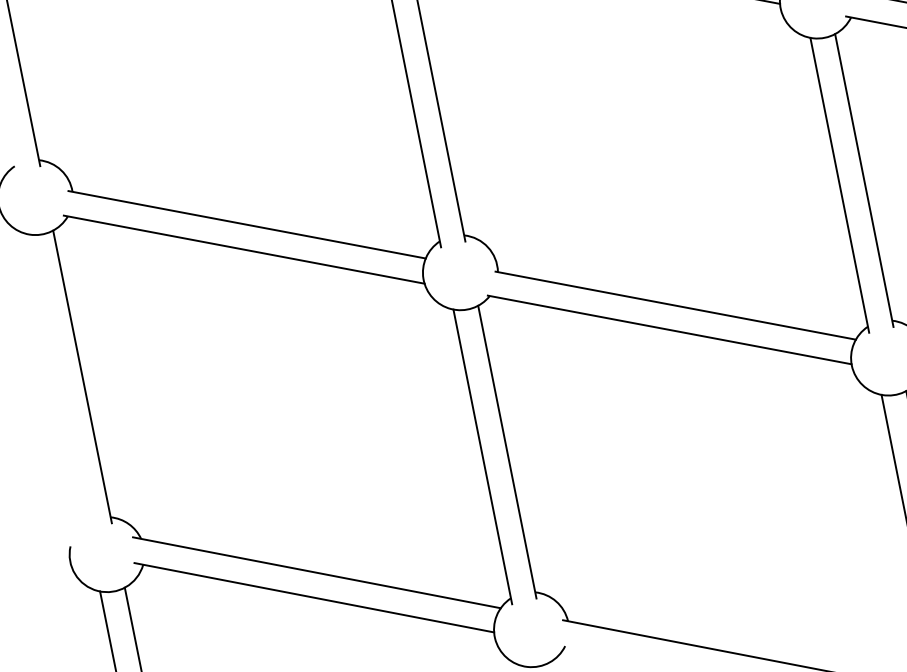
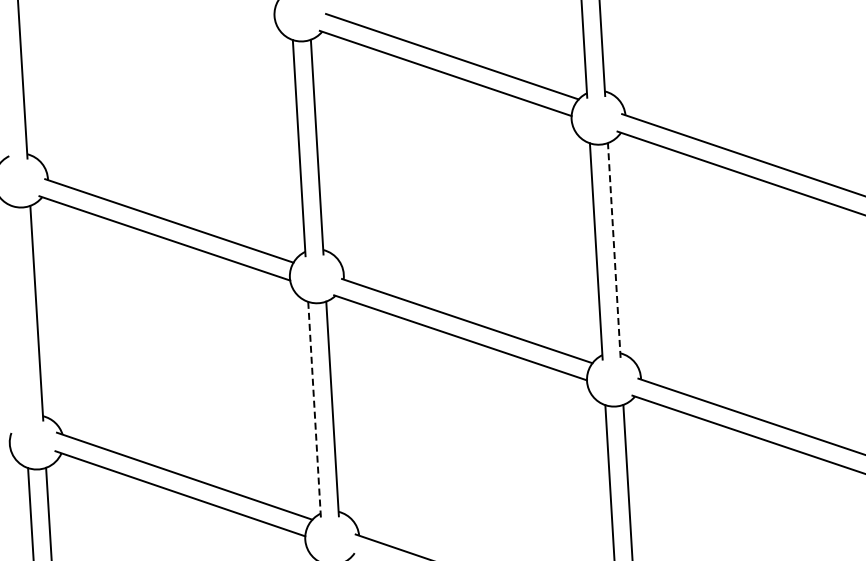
line: (864, 180) -> (614, 250), solid -> dashed
line: (482, 457) -> (314, 410), solid -> dashed

